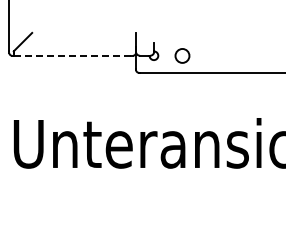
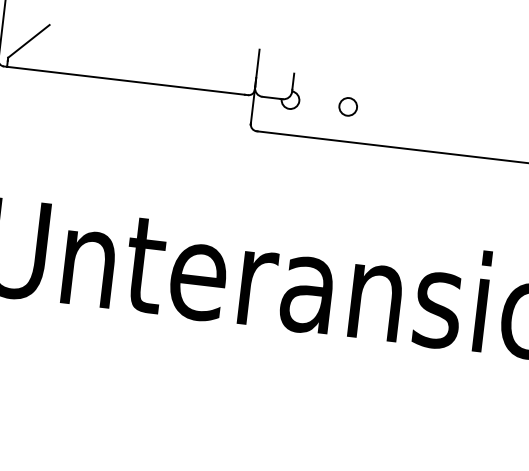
line: (72, 55) -> (125, 80), dashed -> solid
circle: (182, 55) -> (348, 106), size x0.62

